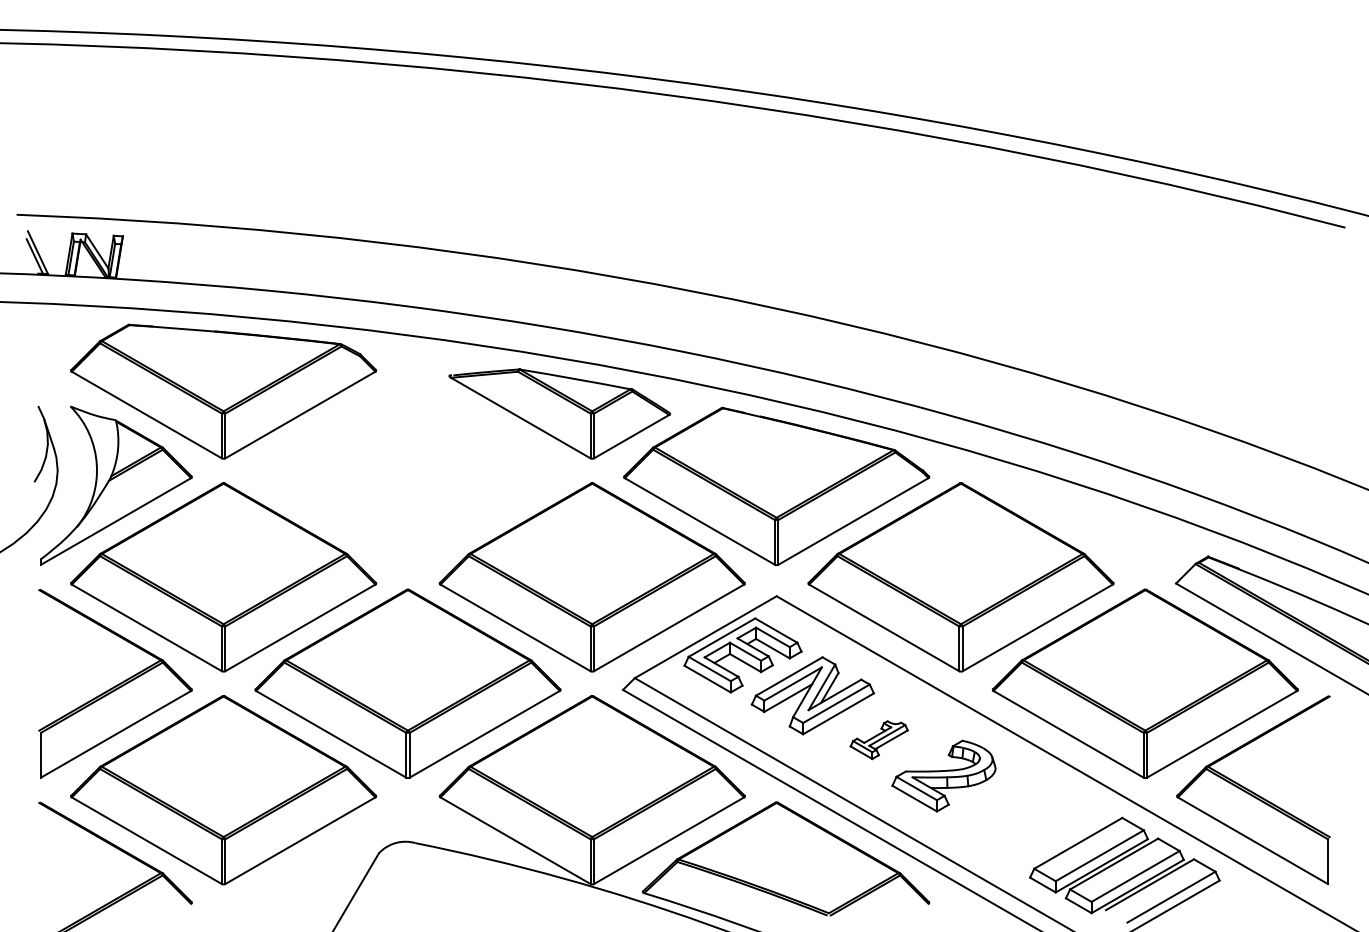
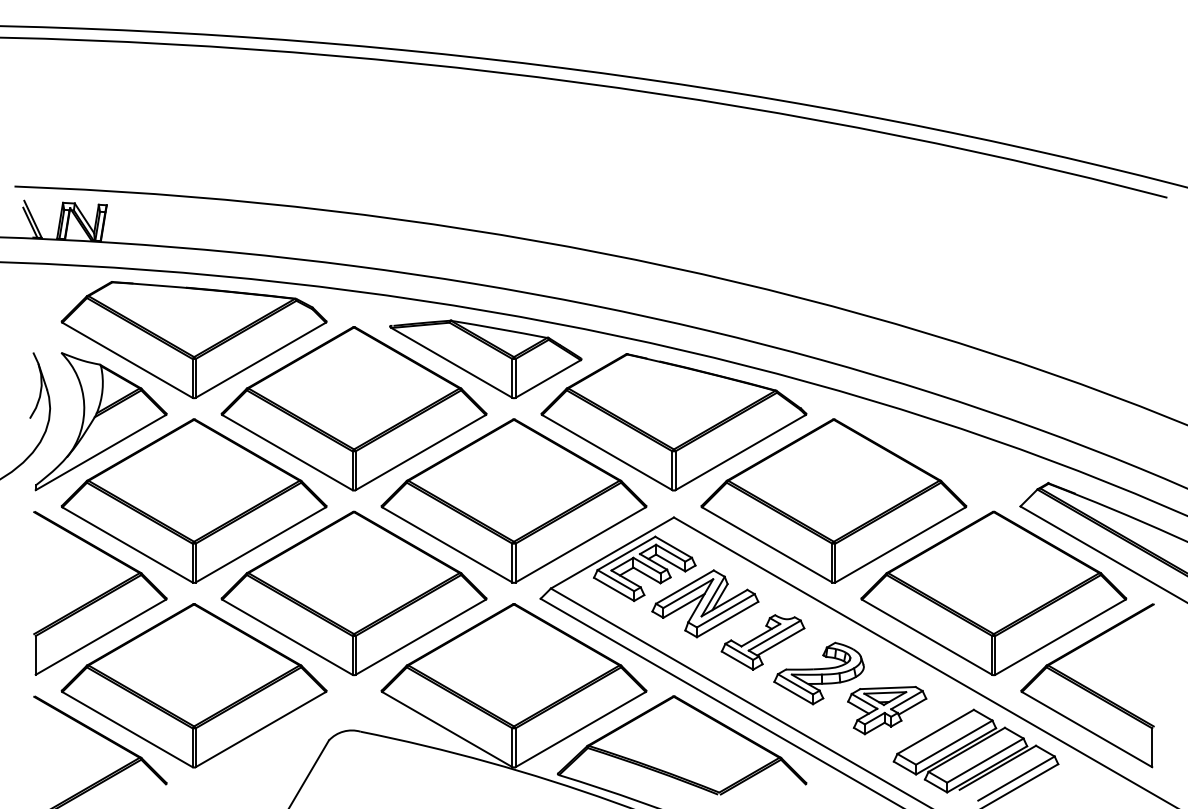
part: (407, 470) -> (353, 408), added
part: (878, 739) -> (762, 641), size x1.67
part: (1022, 818) -> (887, 710), added

